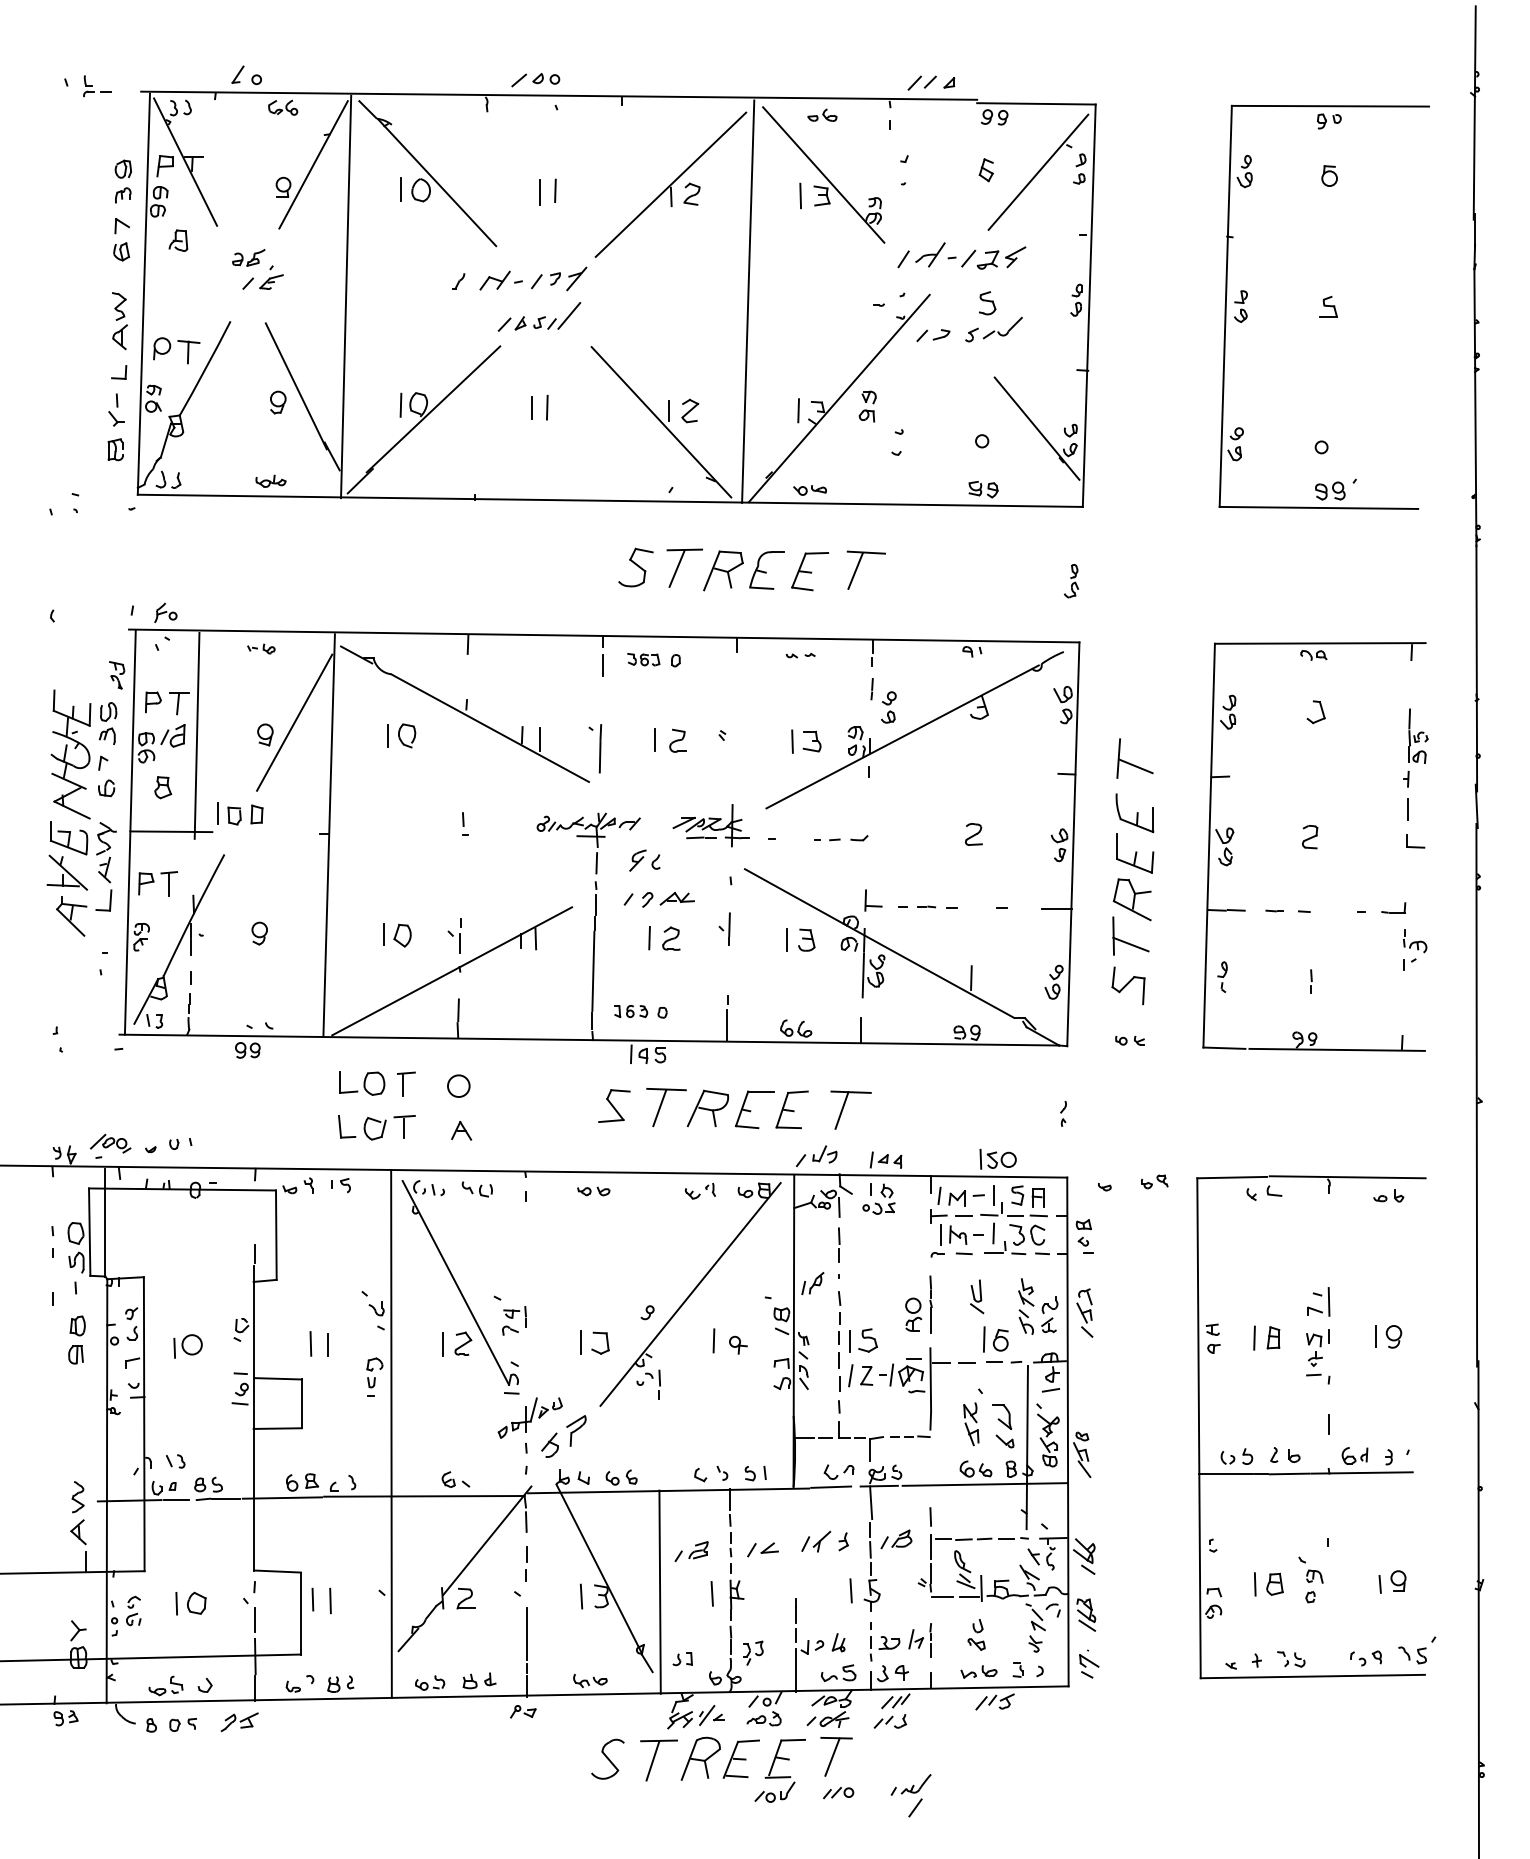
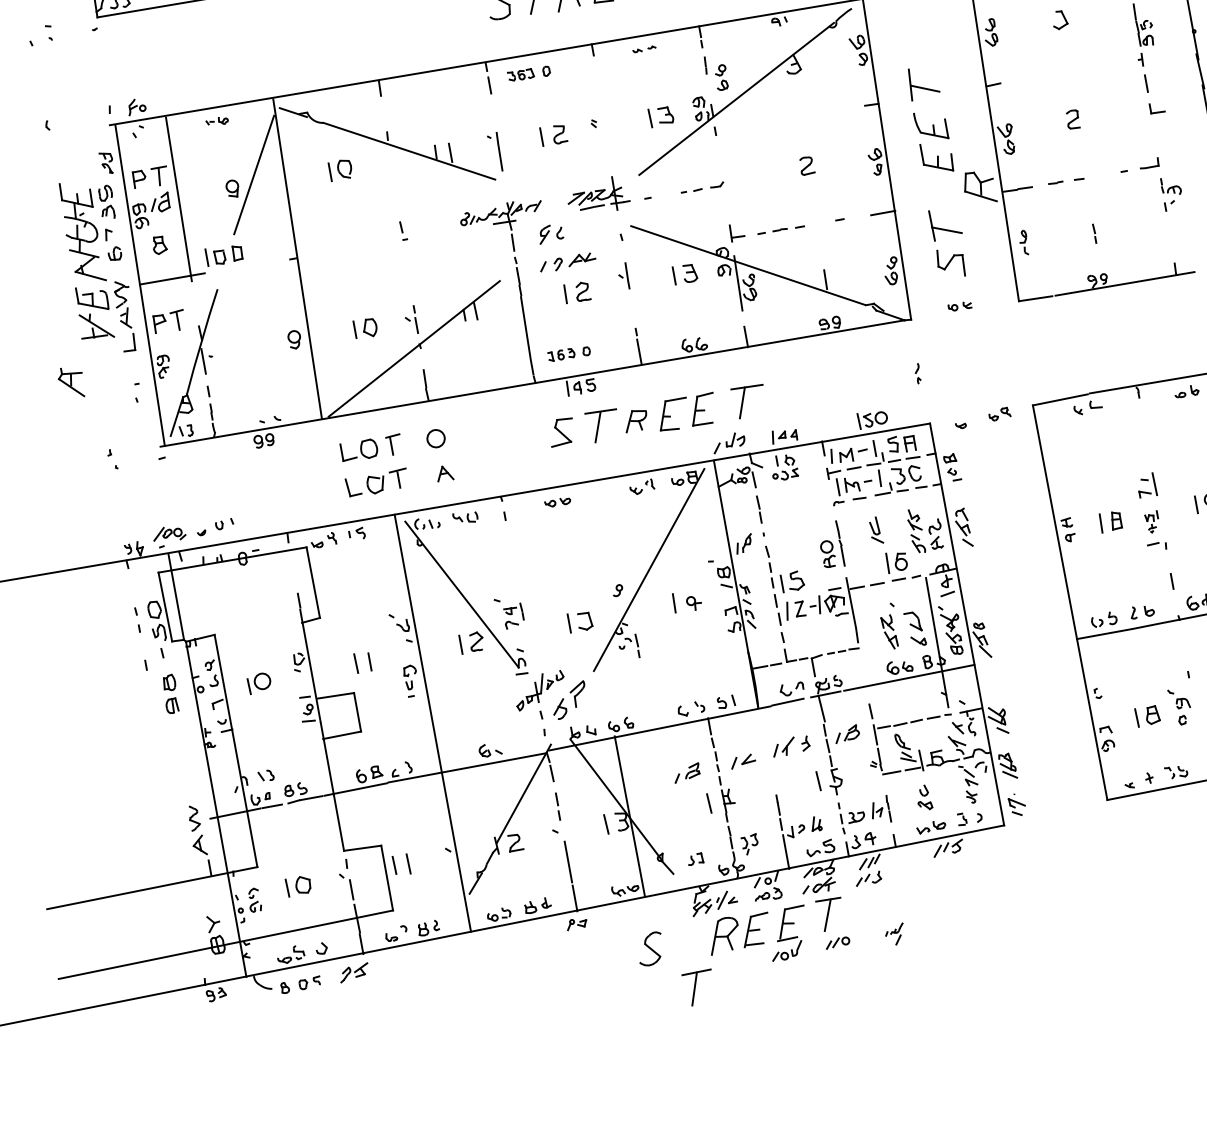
part: (1131, 899) -> (978, 187), moved
part: (71, 916) -> (71, 382), moved
part: (259, 933) -> (294, 339), moved
part: (707, 1108) -> (635, 420), size x0.7
part: (1317, 1347) -> (1152, 521), size x0.7
line: (659, 1591) -> (629, 816), moved
part: (658, 1760) -> (698, 987), moved
part: (910, 1795) -> (894, 934), size x0.6

